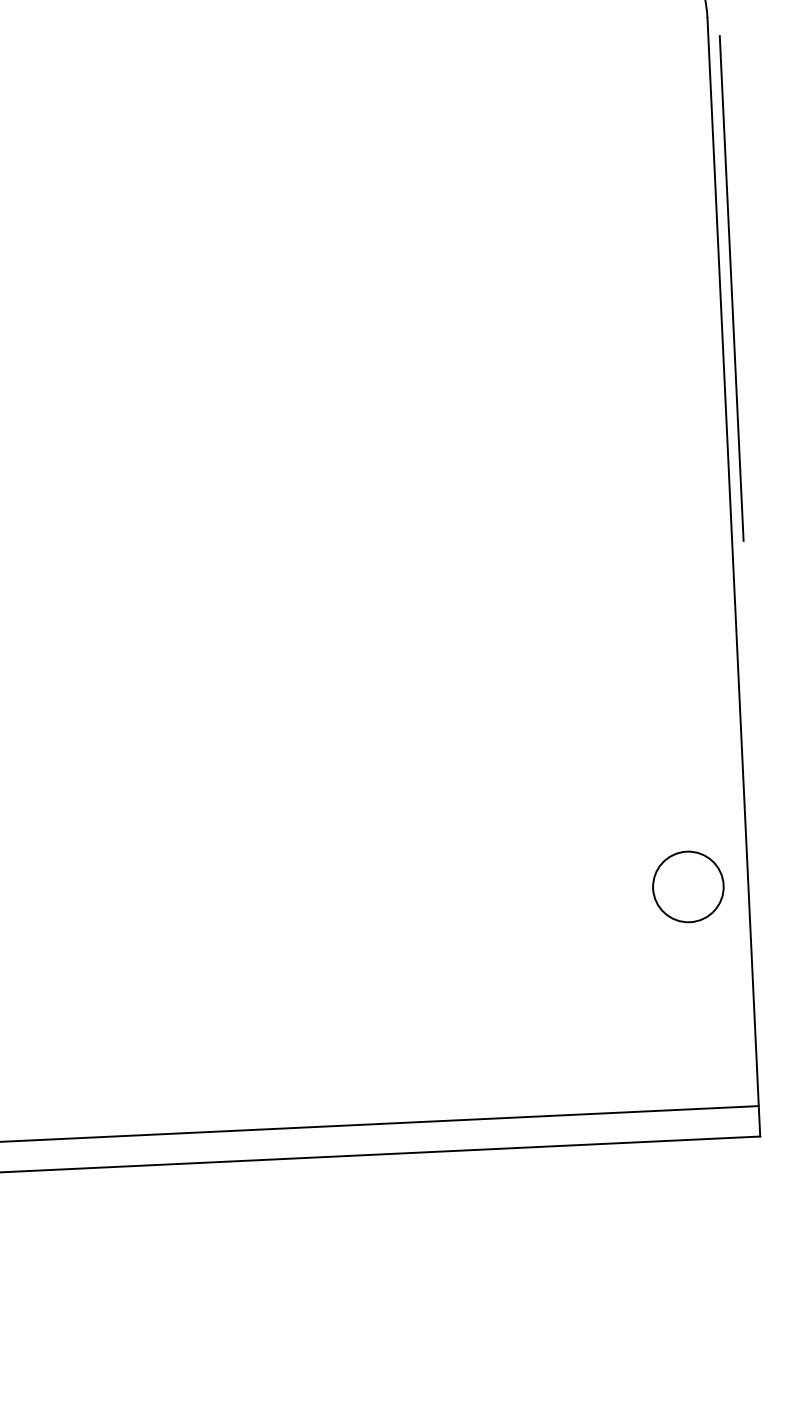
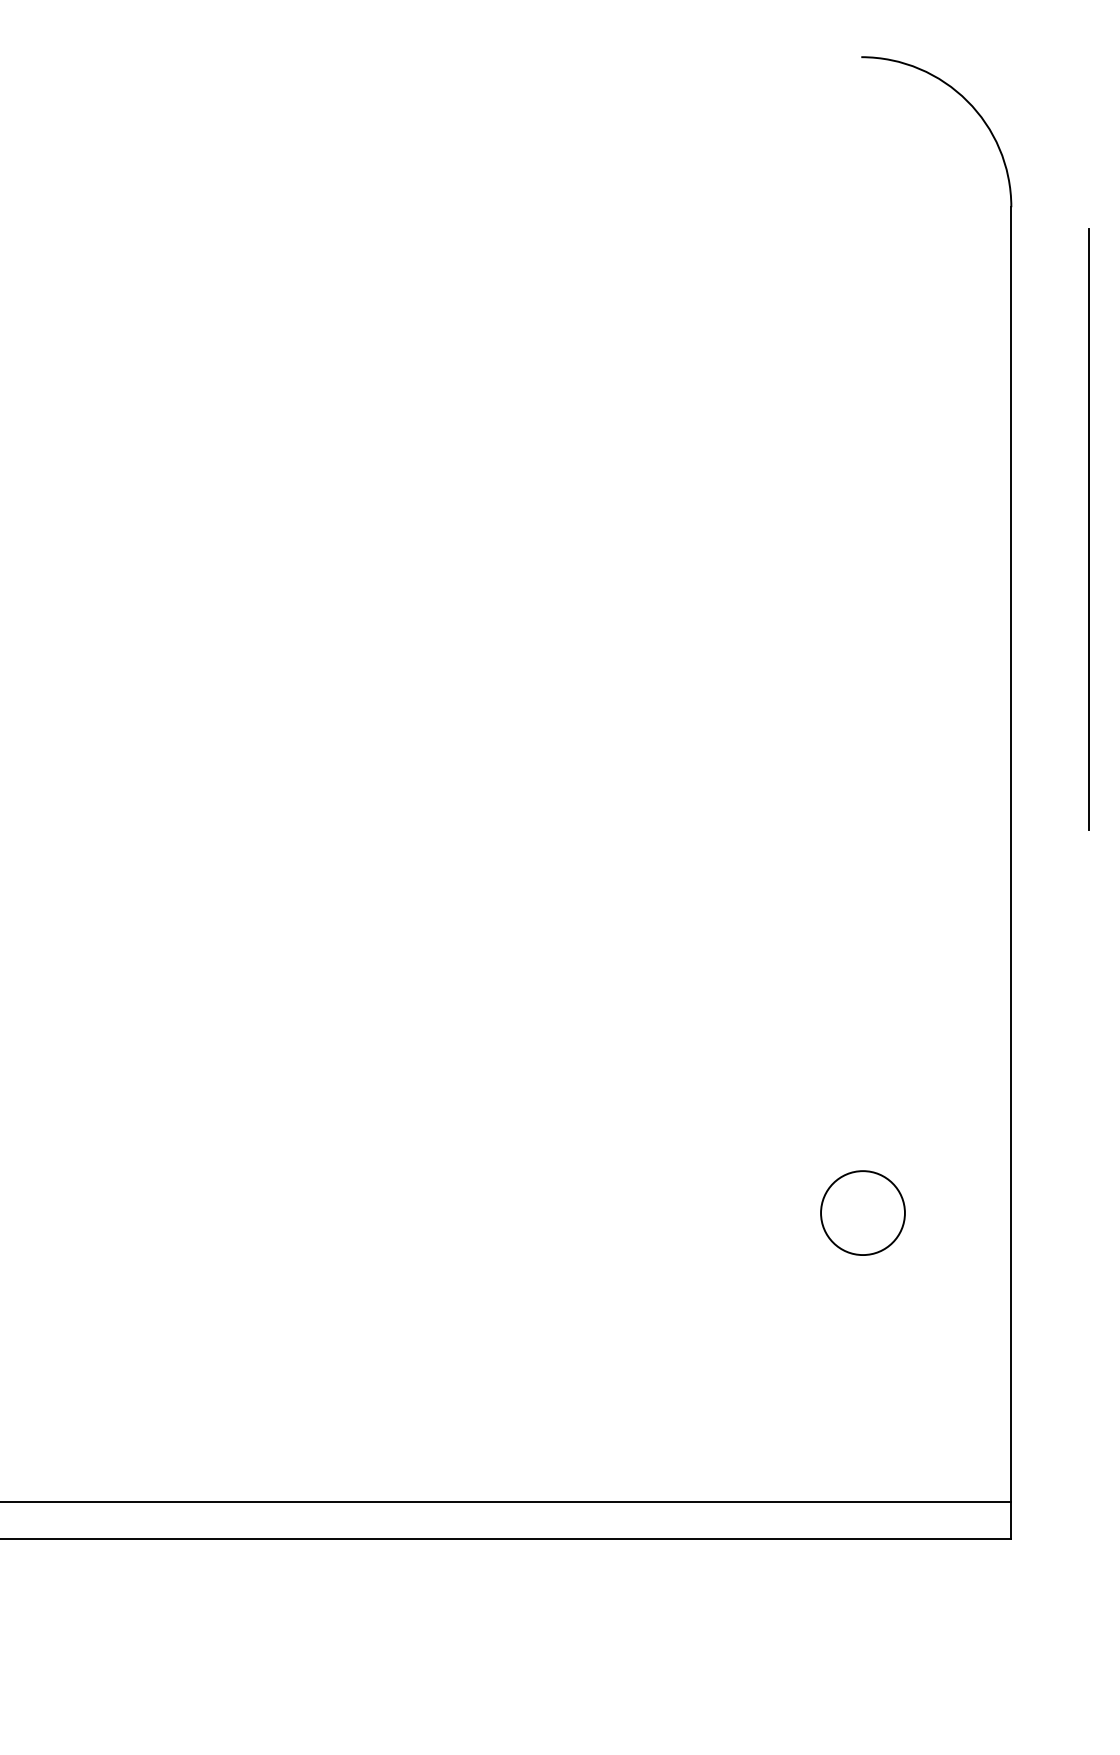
line: (731, 288) -> (1088, 529), moved
circle: (687, 886) -> (862, 1212), moved

